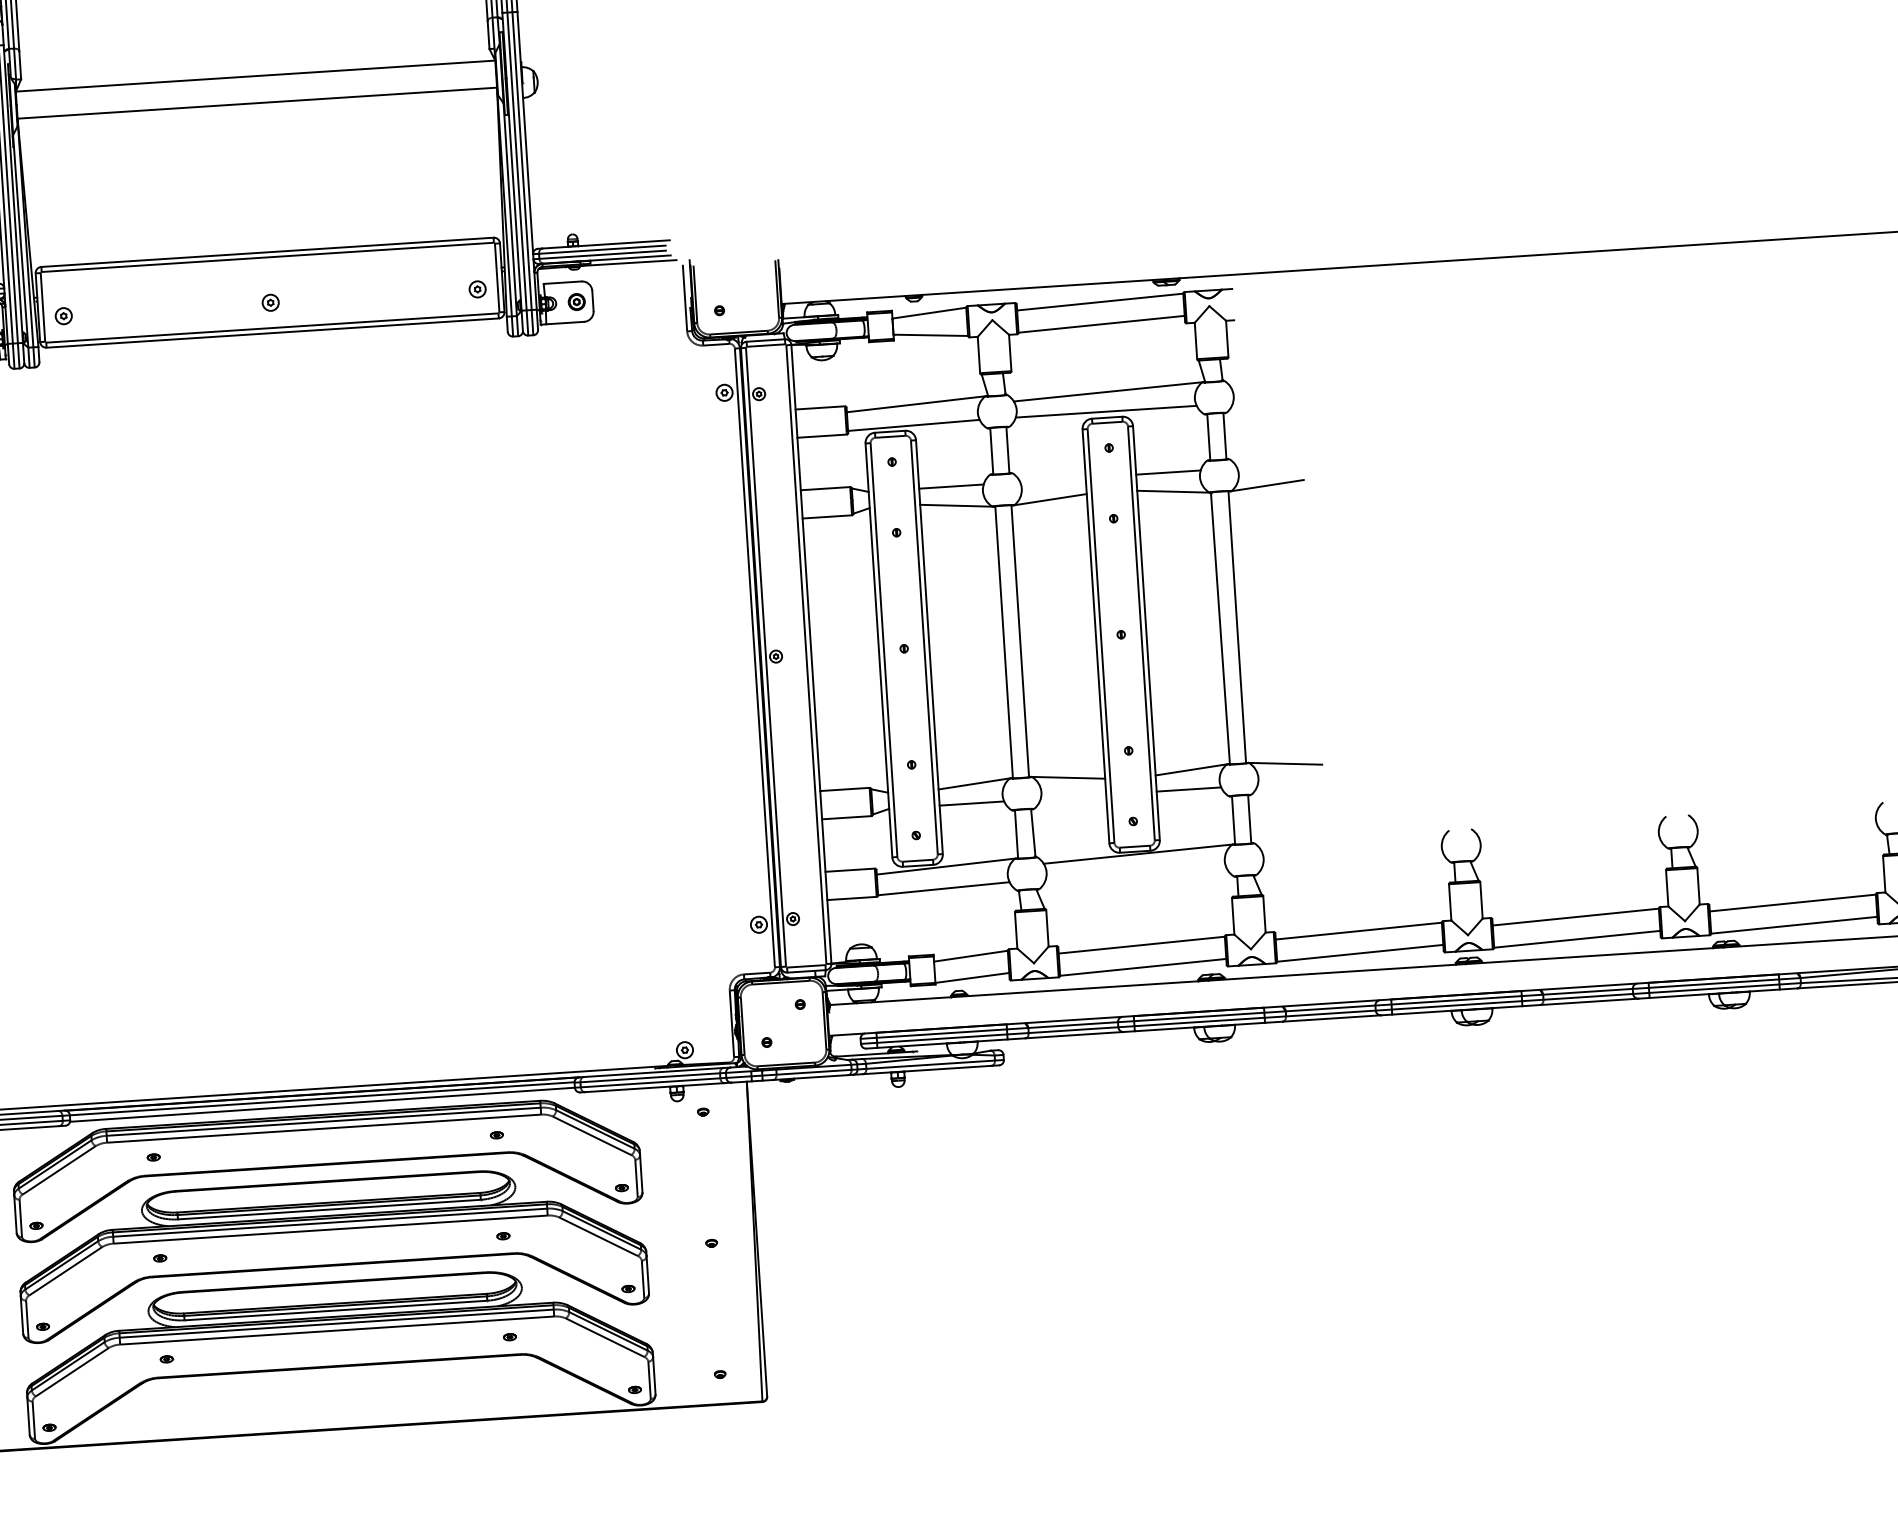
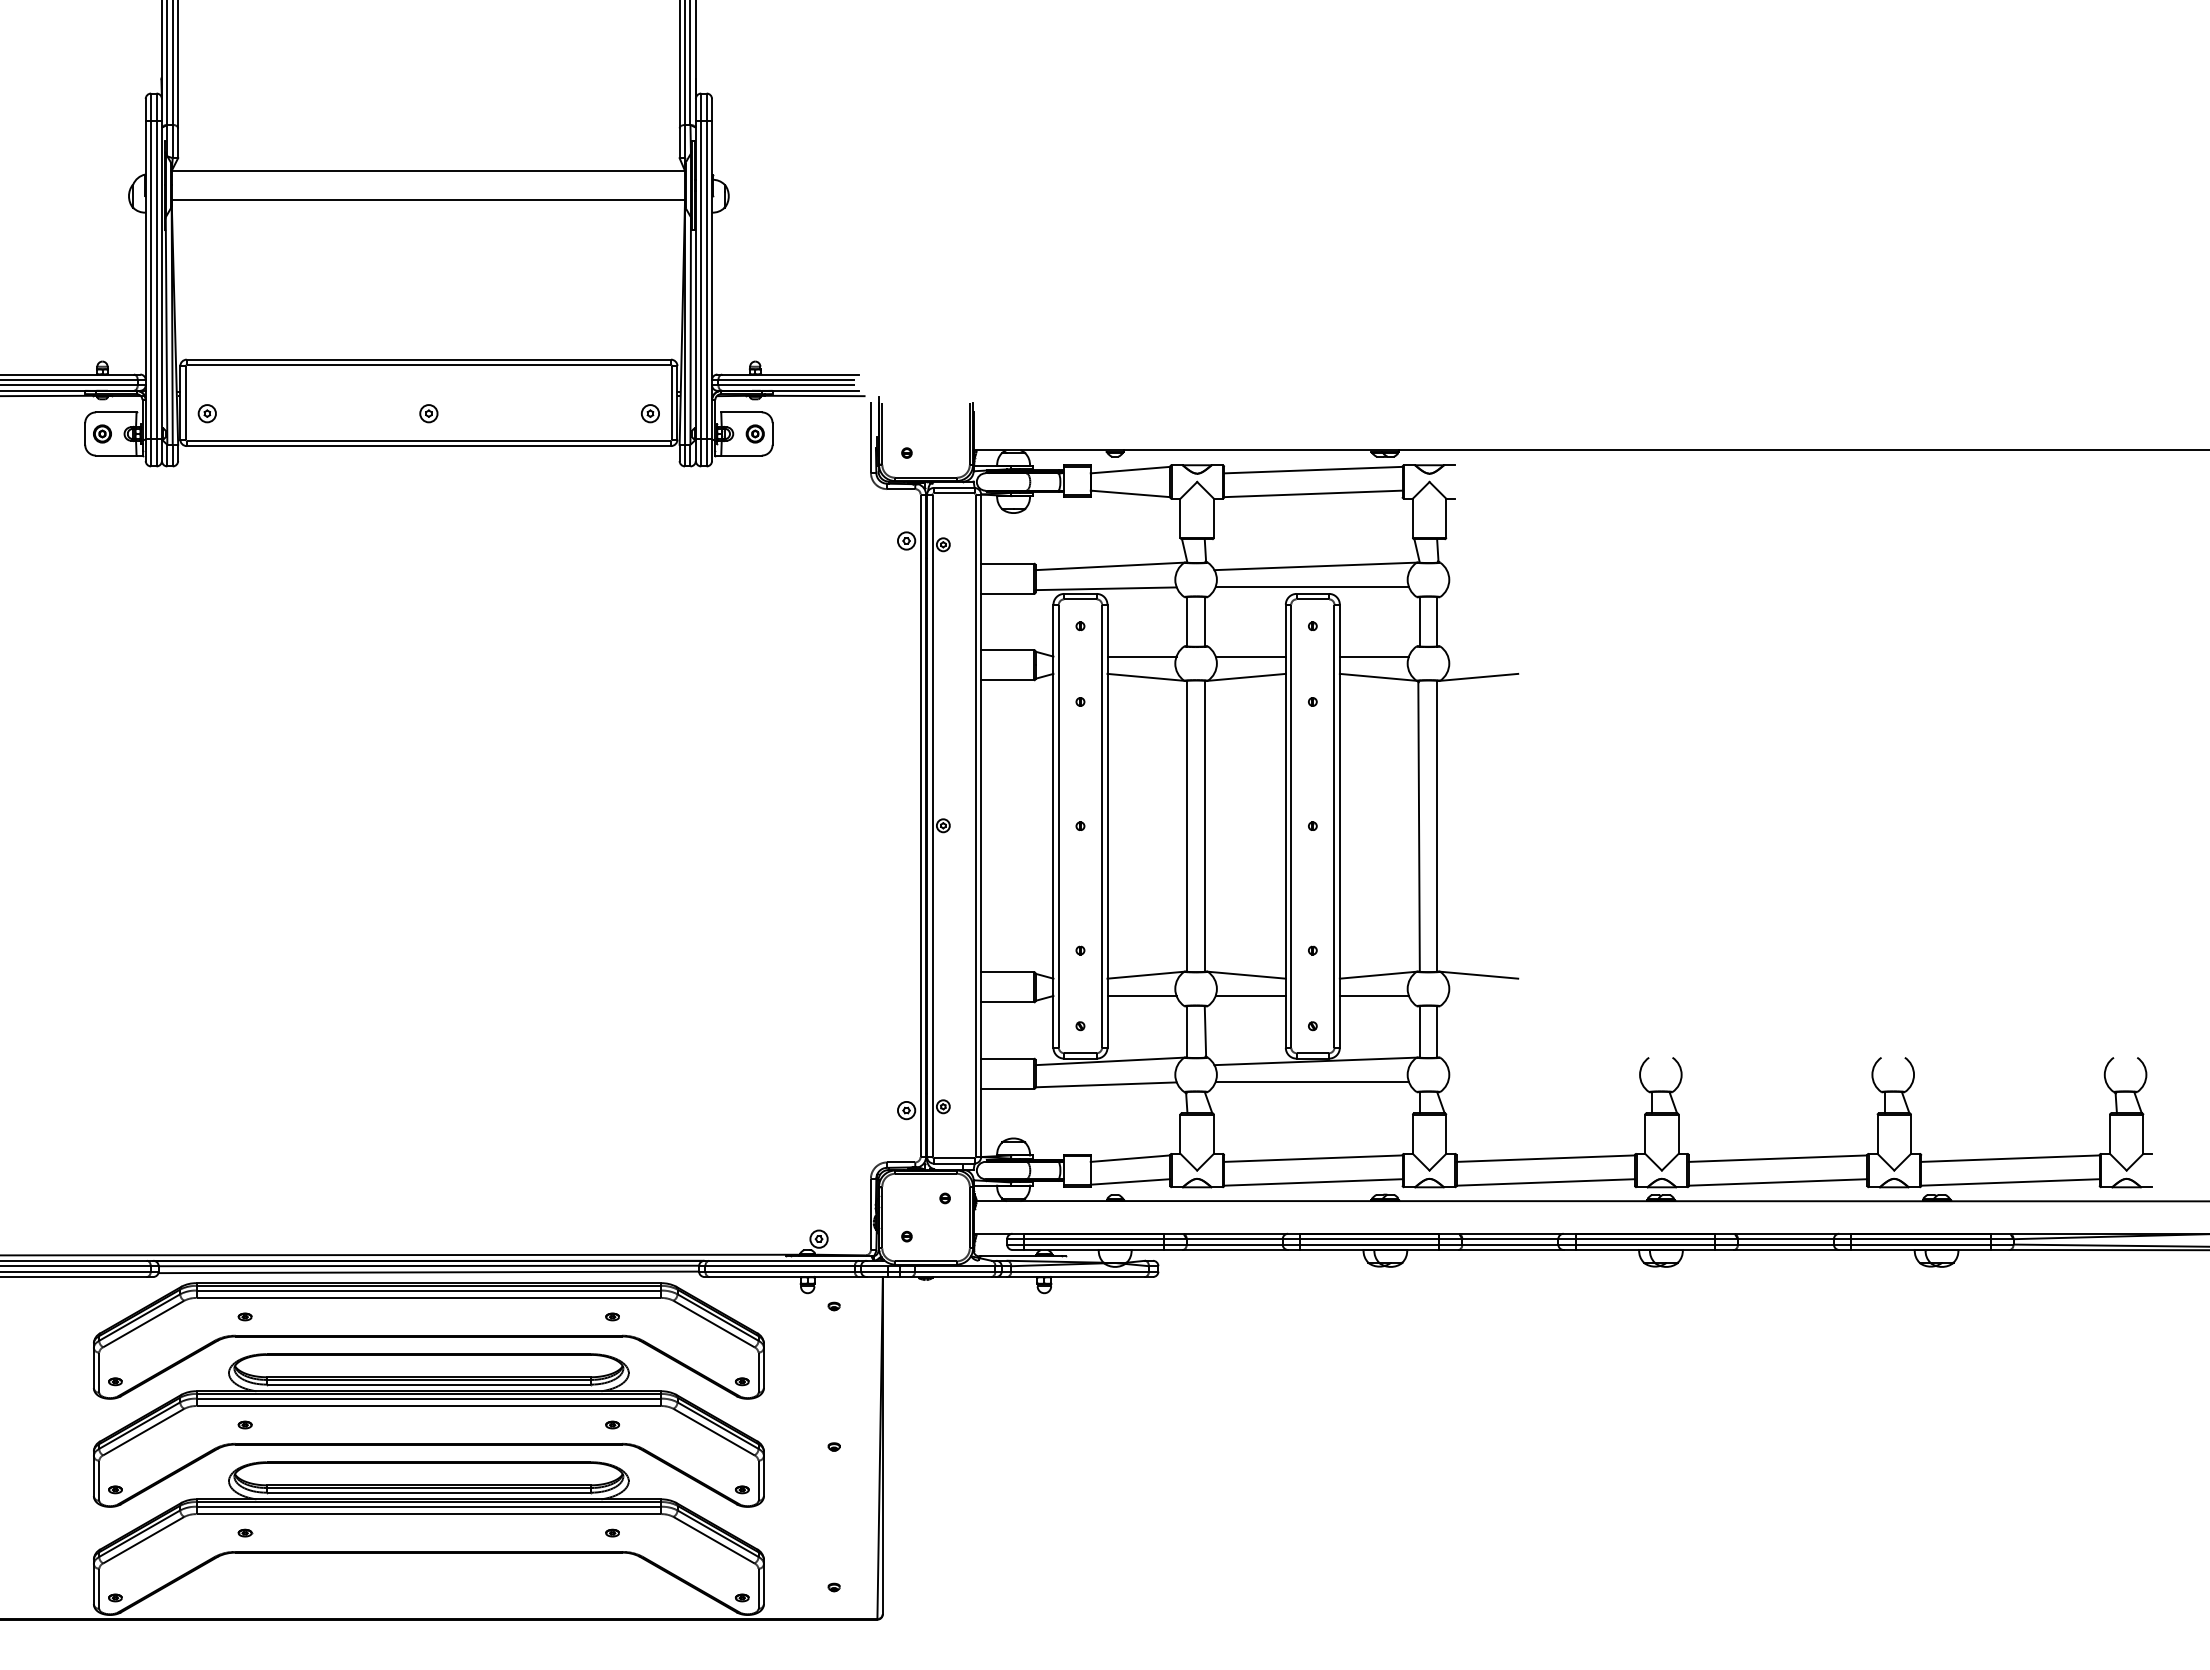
line: (1052, 479) -> (1250, 656), added
line: (1073, 796) -> (1250, 995), added
line: (1136, 874) -> (1312, 1082), added

